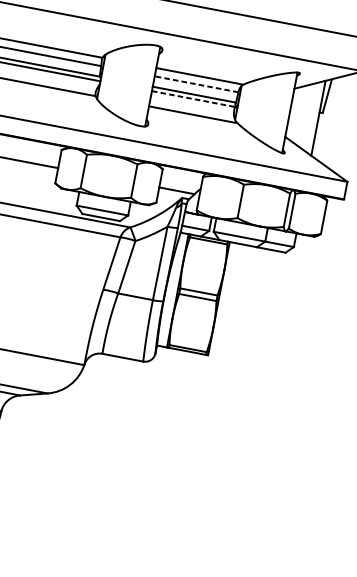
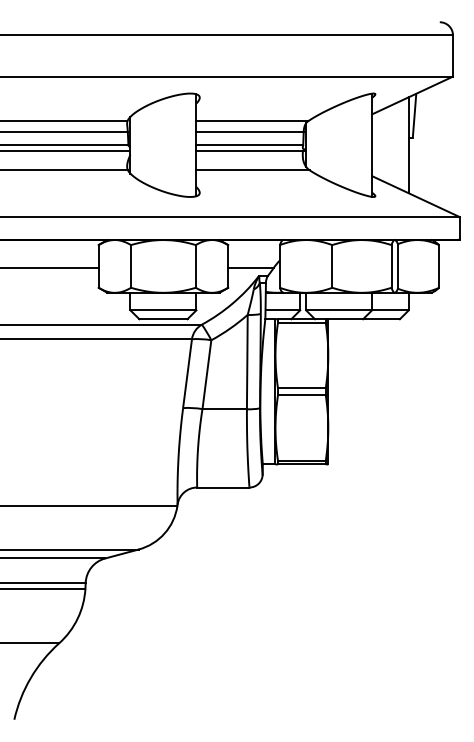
line: (196, 84) -> (250, 132), dashed -> solid
line: (194, 98) -> (250, 150), dashed -> solid

